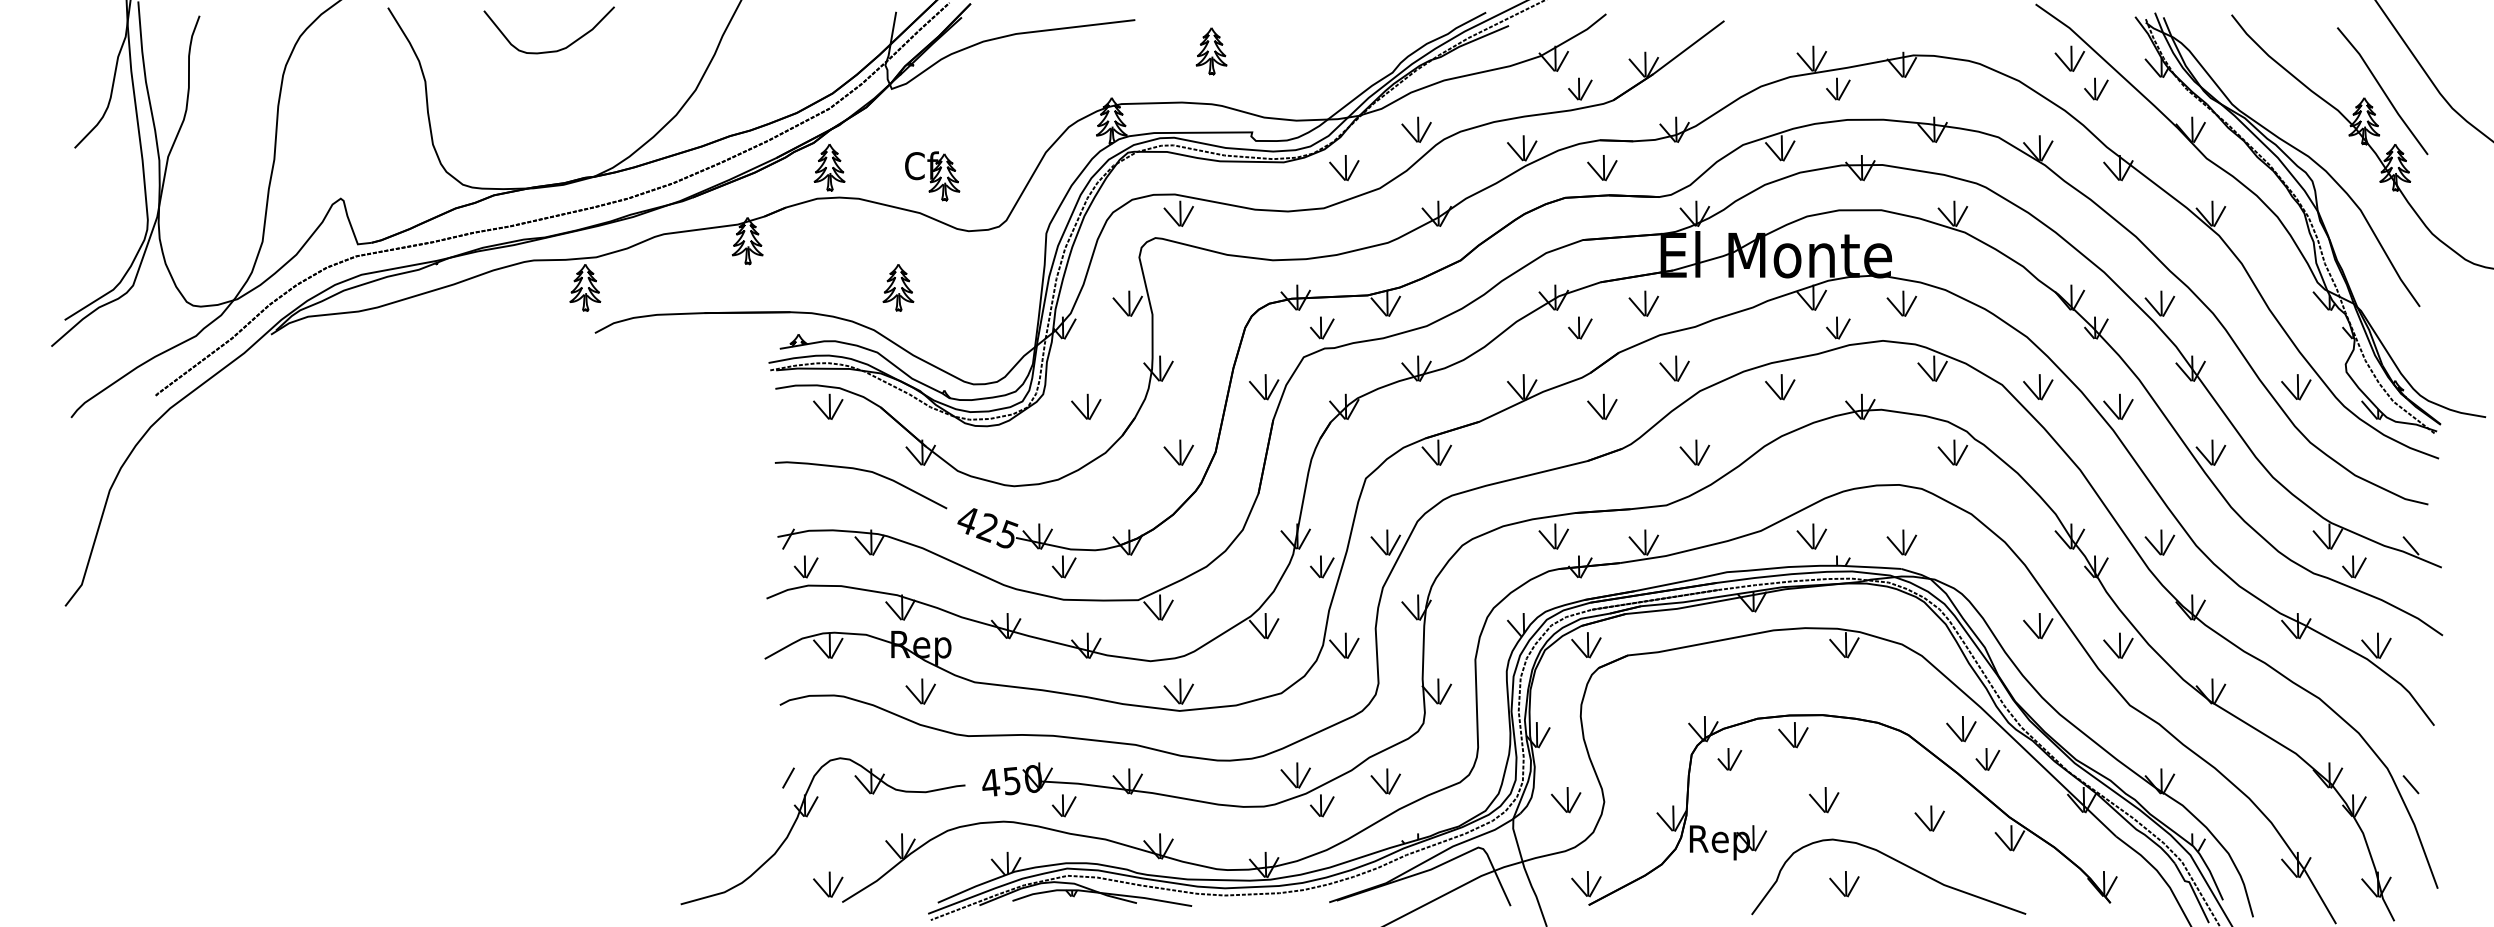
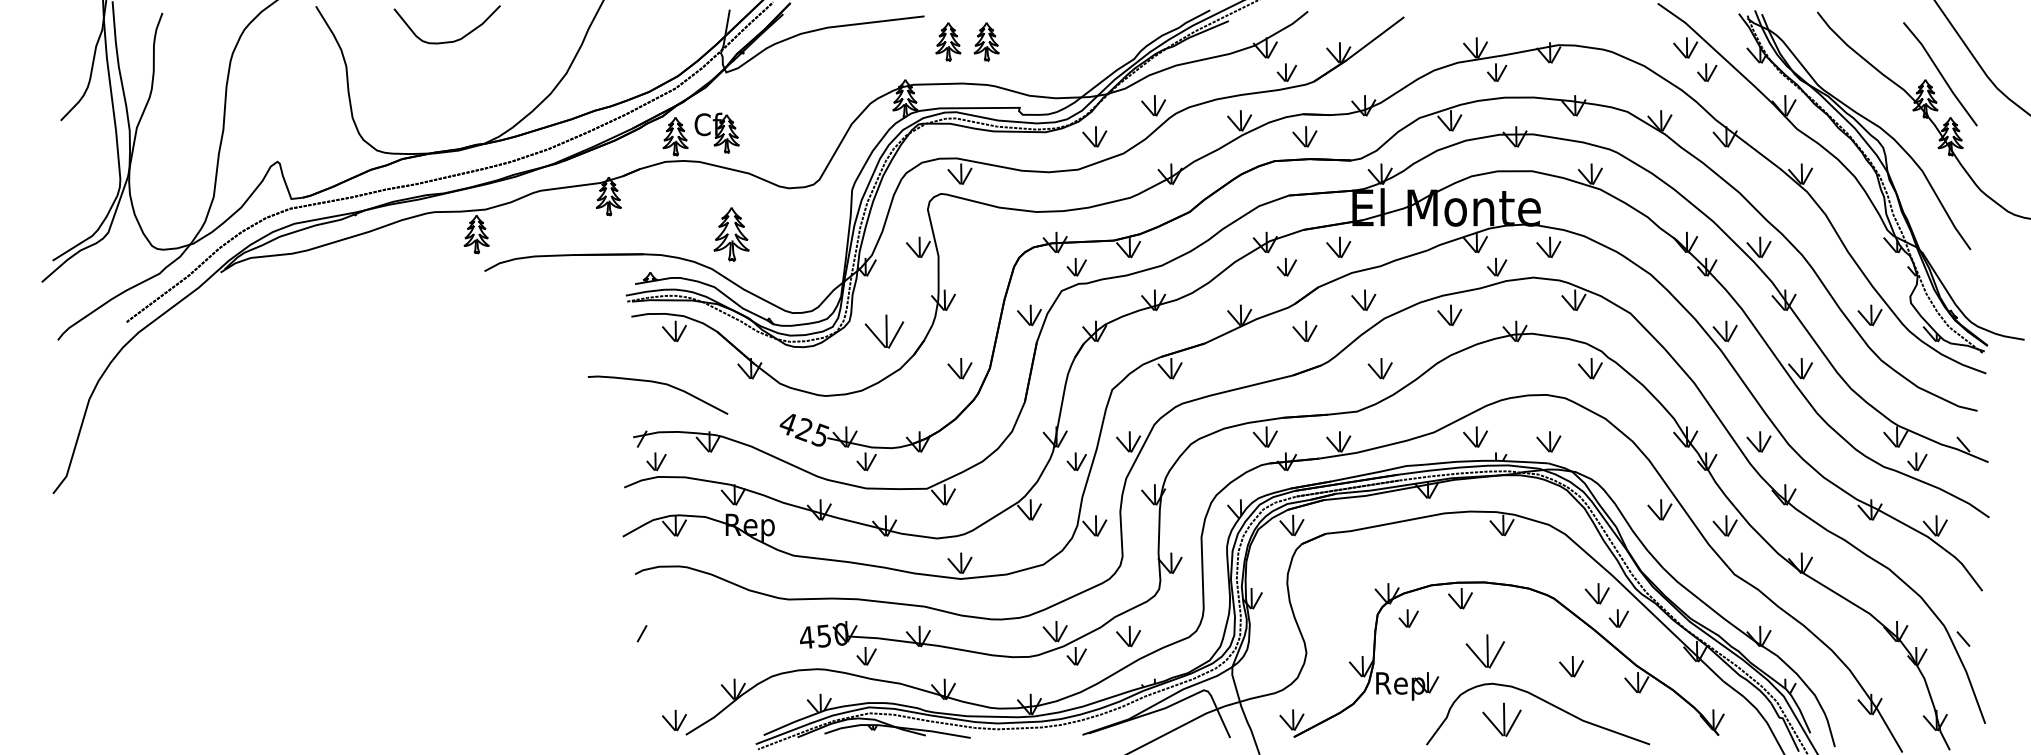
part: (1164, 51) -> (948, 41), added
part: (932, 176) -> (717, 133), moved
part: (898, 287) -> (731, 234), size x1.4
part: (2038, 387) -> (1660, 315), removed
part: (1086, 406) -> (884, 331), size x1.6
curve: (863, 471) -> (660, 384), moved
part: (920, 691) -> (749, 563), removed
part: (1565, 800) -> (1274, 651), removed
part: (1824, 800) -> (1485, 651), size x1.6
part: (807, 817) -> (657, 665), removed
part: (1844, 884) -> (1502, 720), size x1.6

